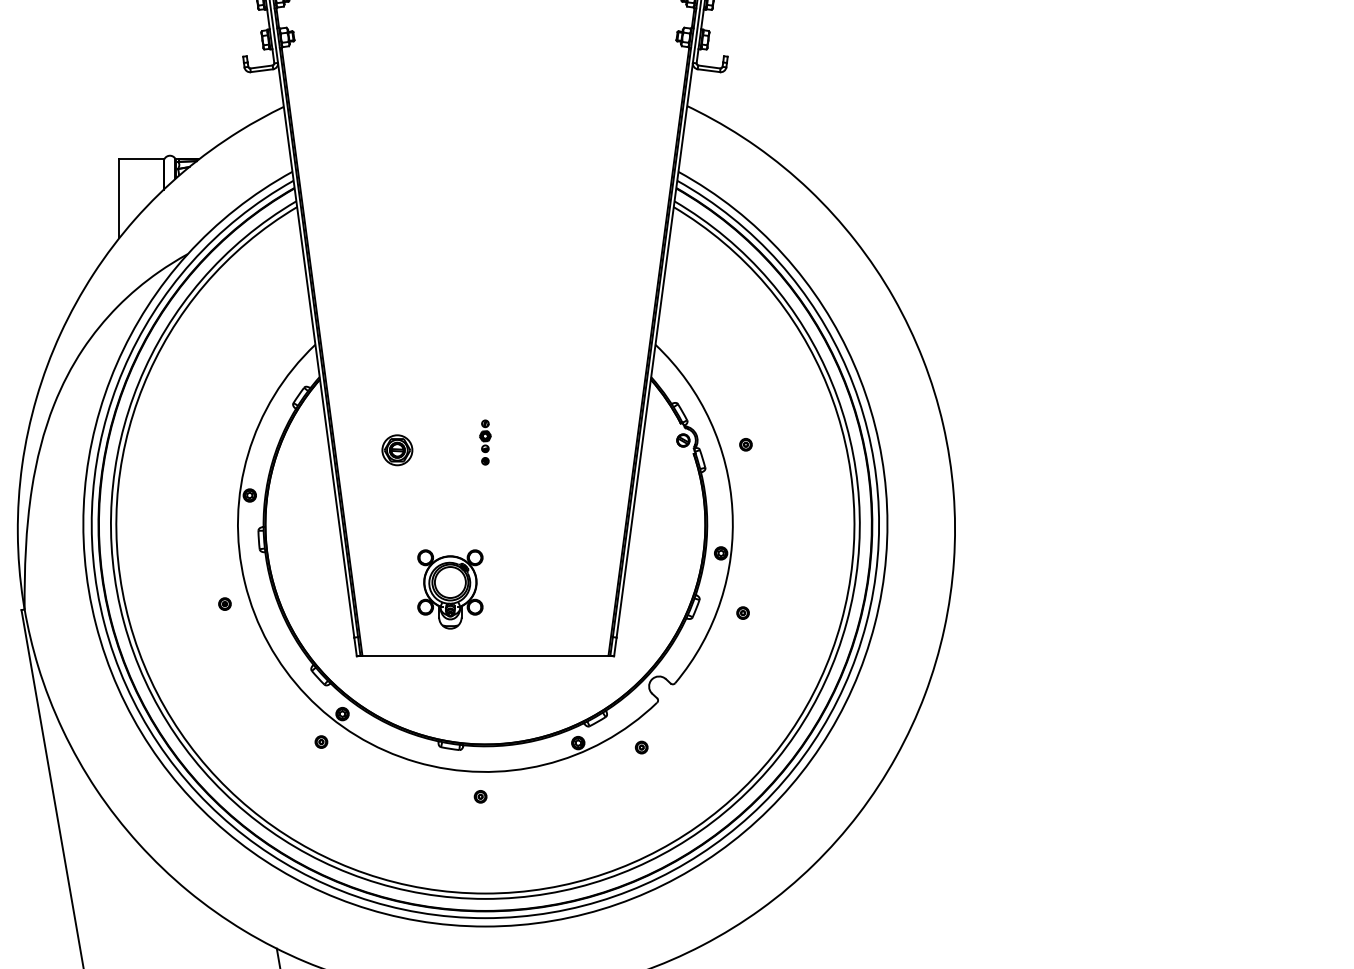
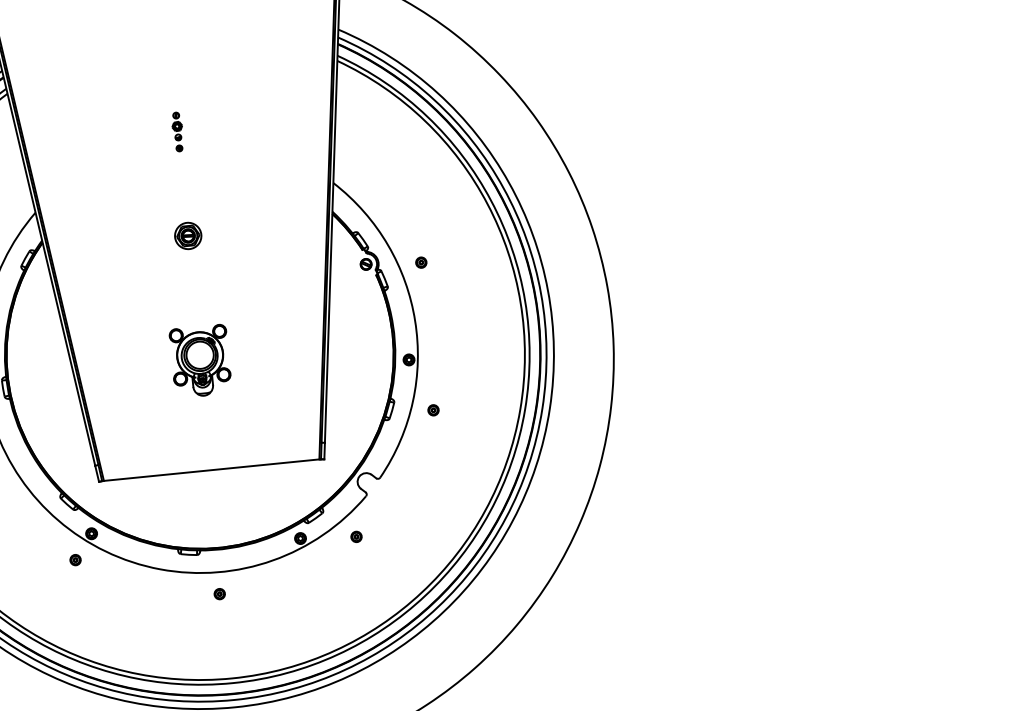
part: (485, 442) -> (177, 131), moved
part: (397, 450) -> (188, 236), moved
part: (450, 589) -> (200, 361), moved

